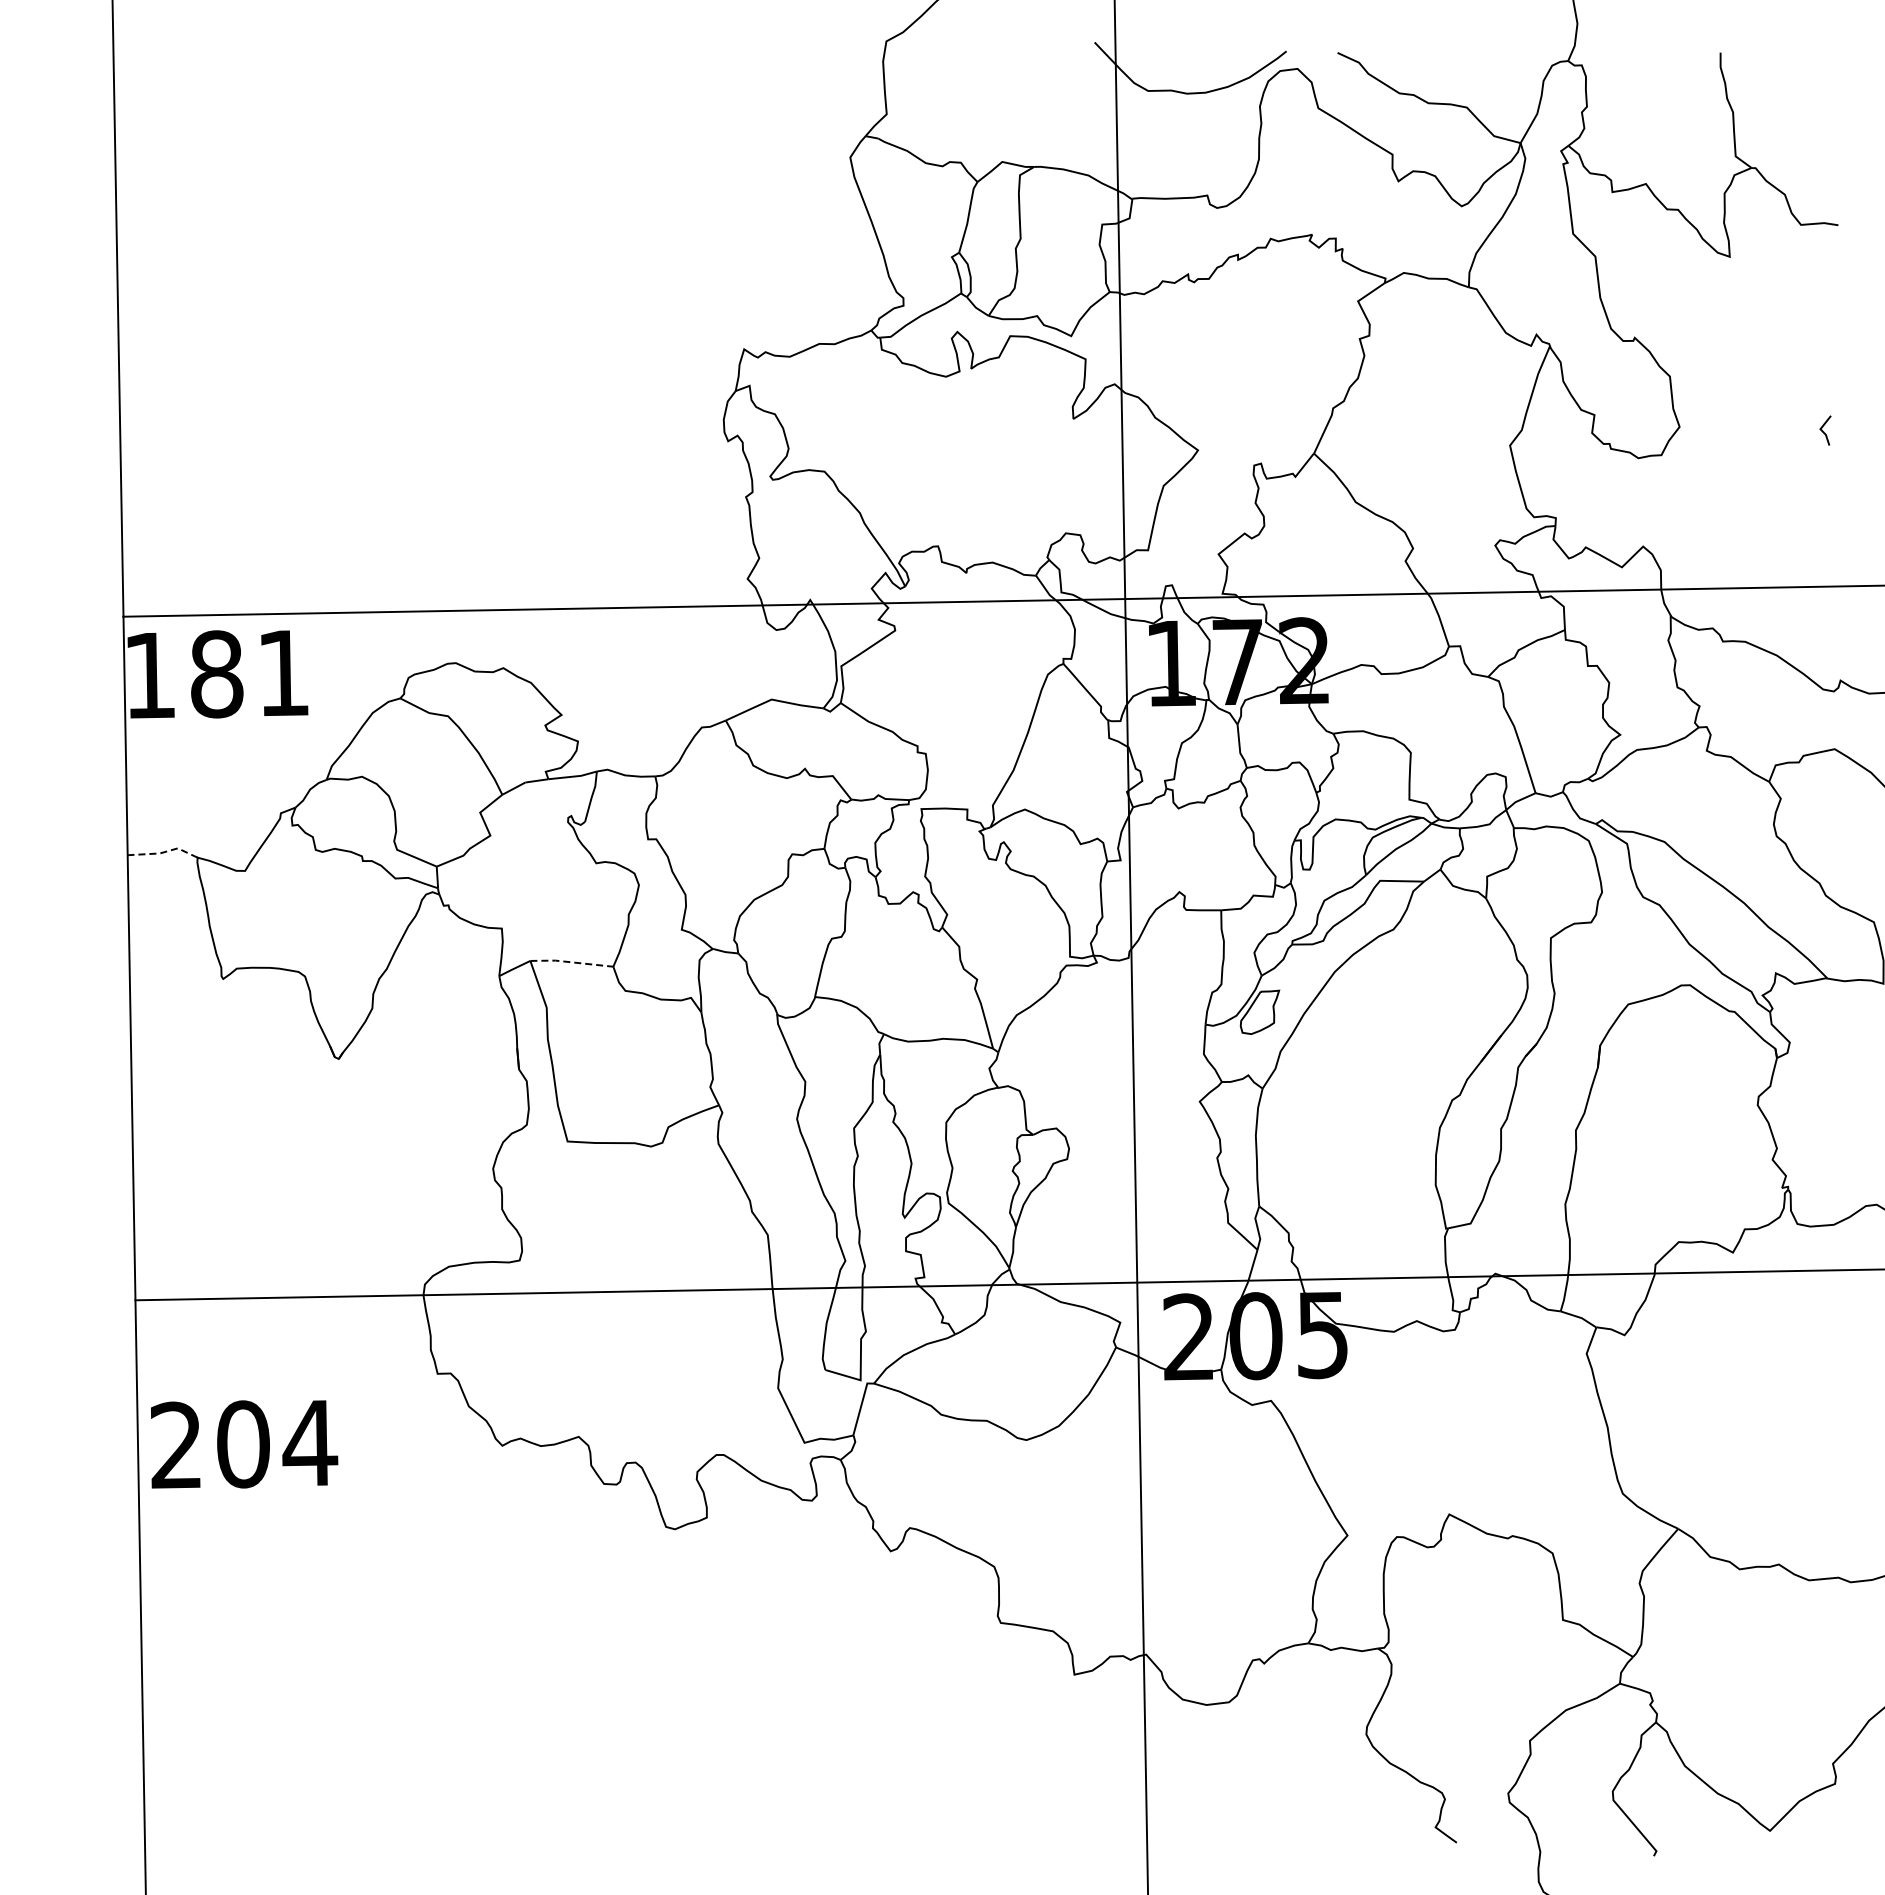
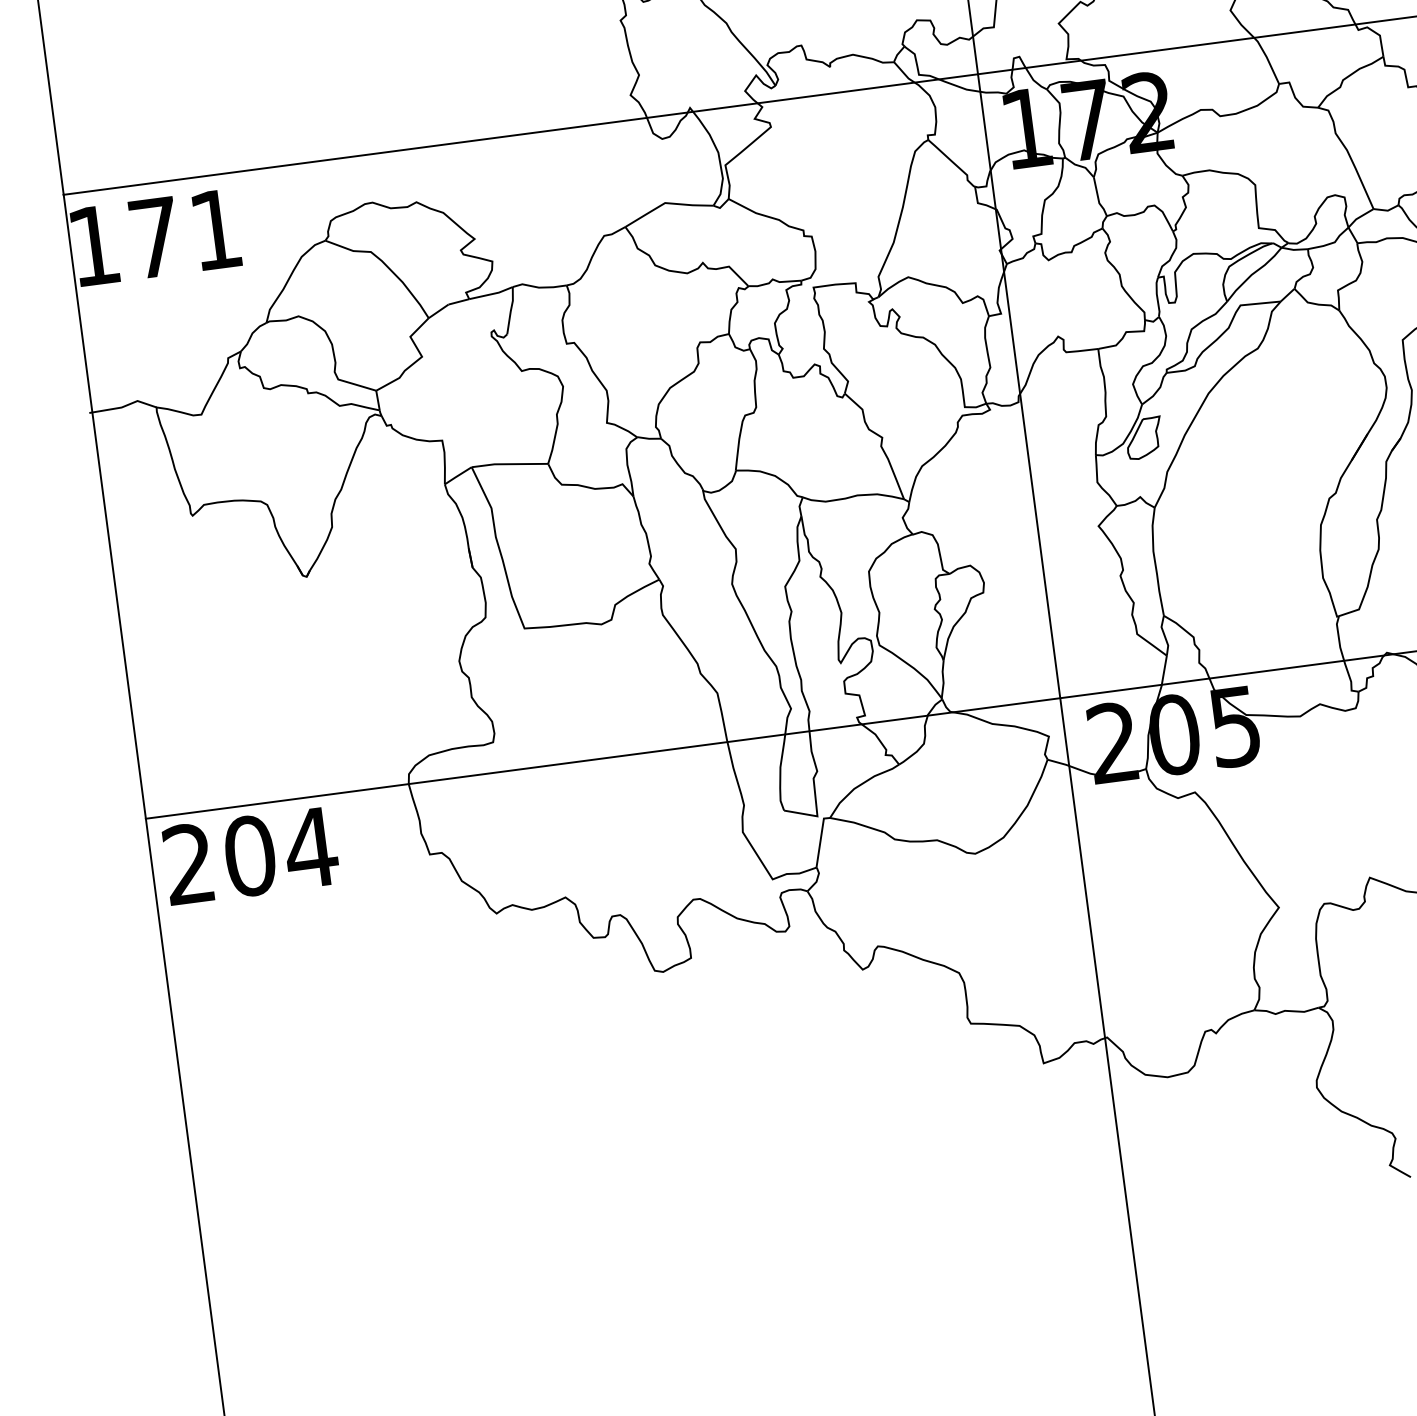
text: (217, 674) -> (155, 237), 181 -> 171
line: (161, 852) -> (123, 406), dashed -> solid
line: (572, 962) -> (510, 464), dashed -> solid
text: (244, 1444) -> (251, 856), moved

